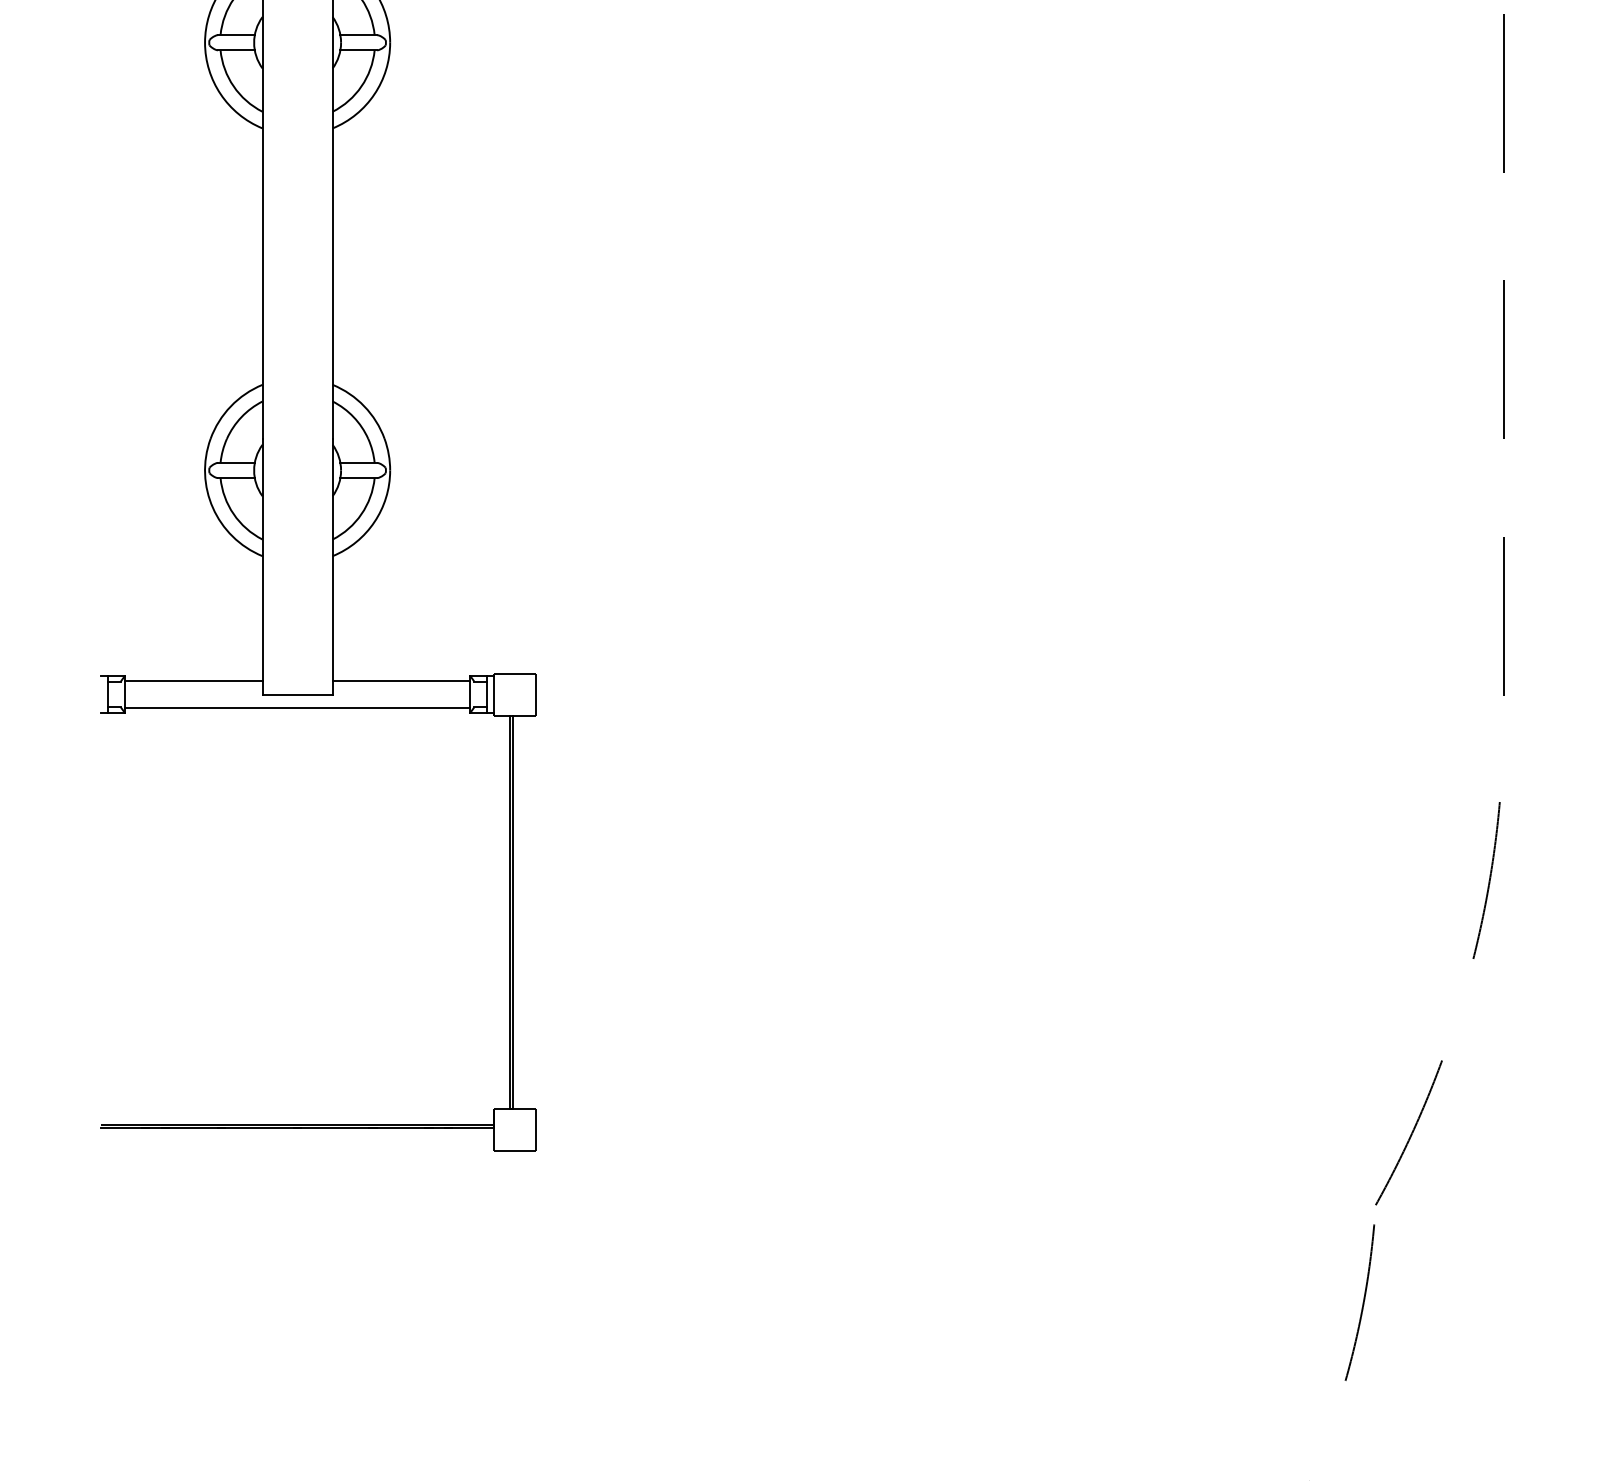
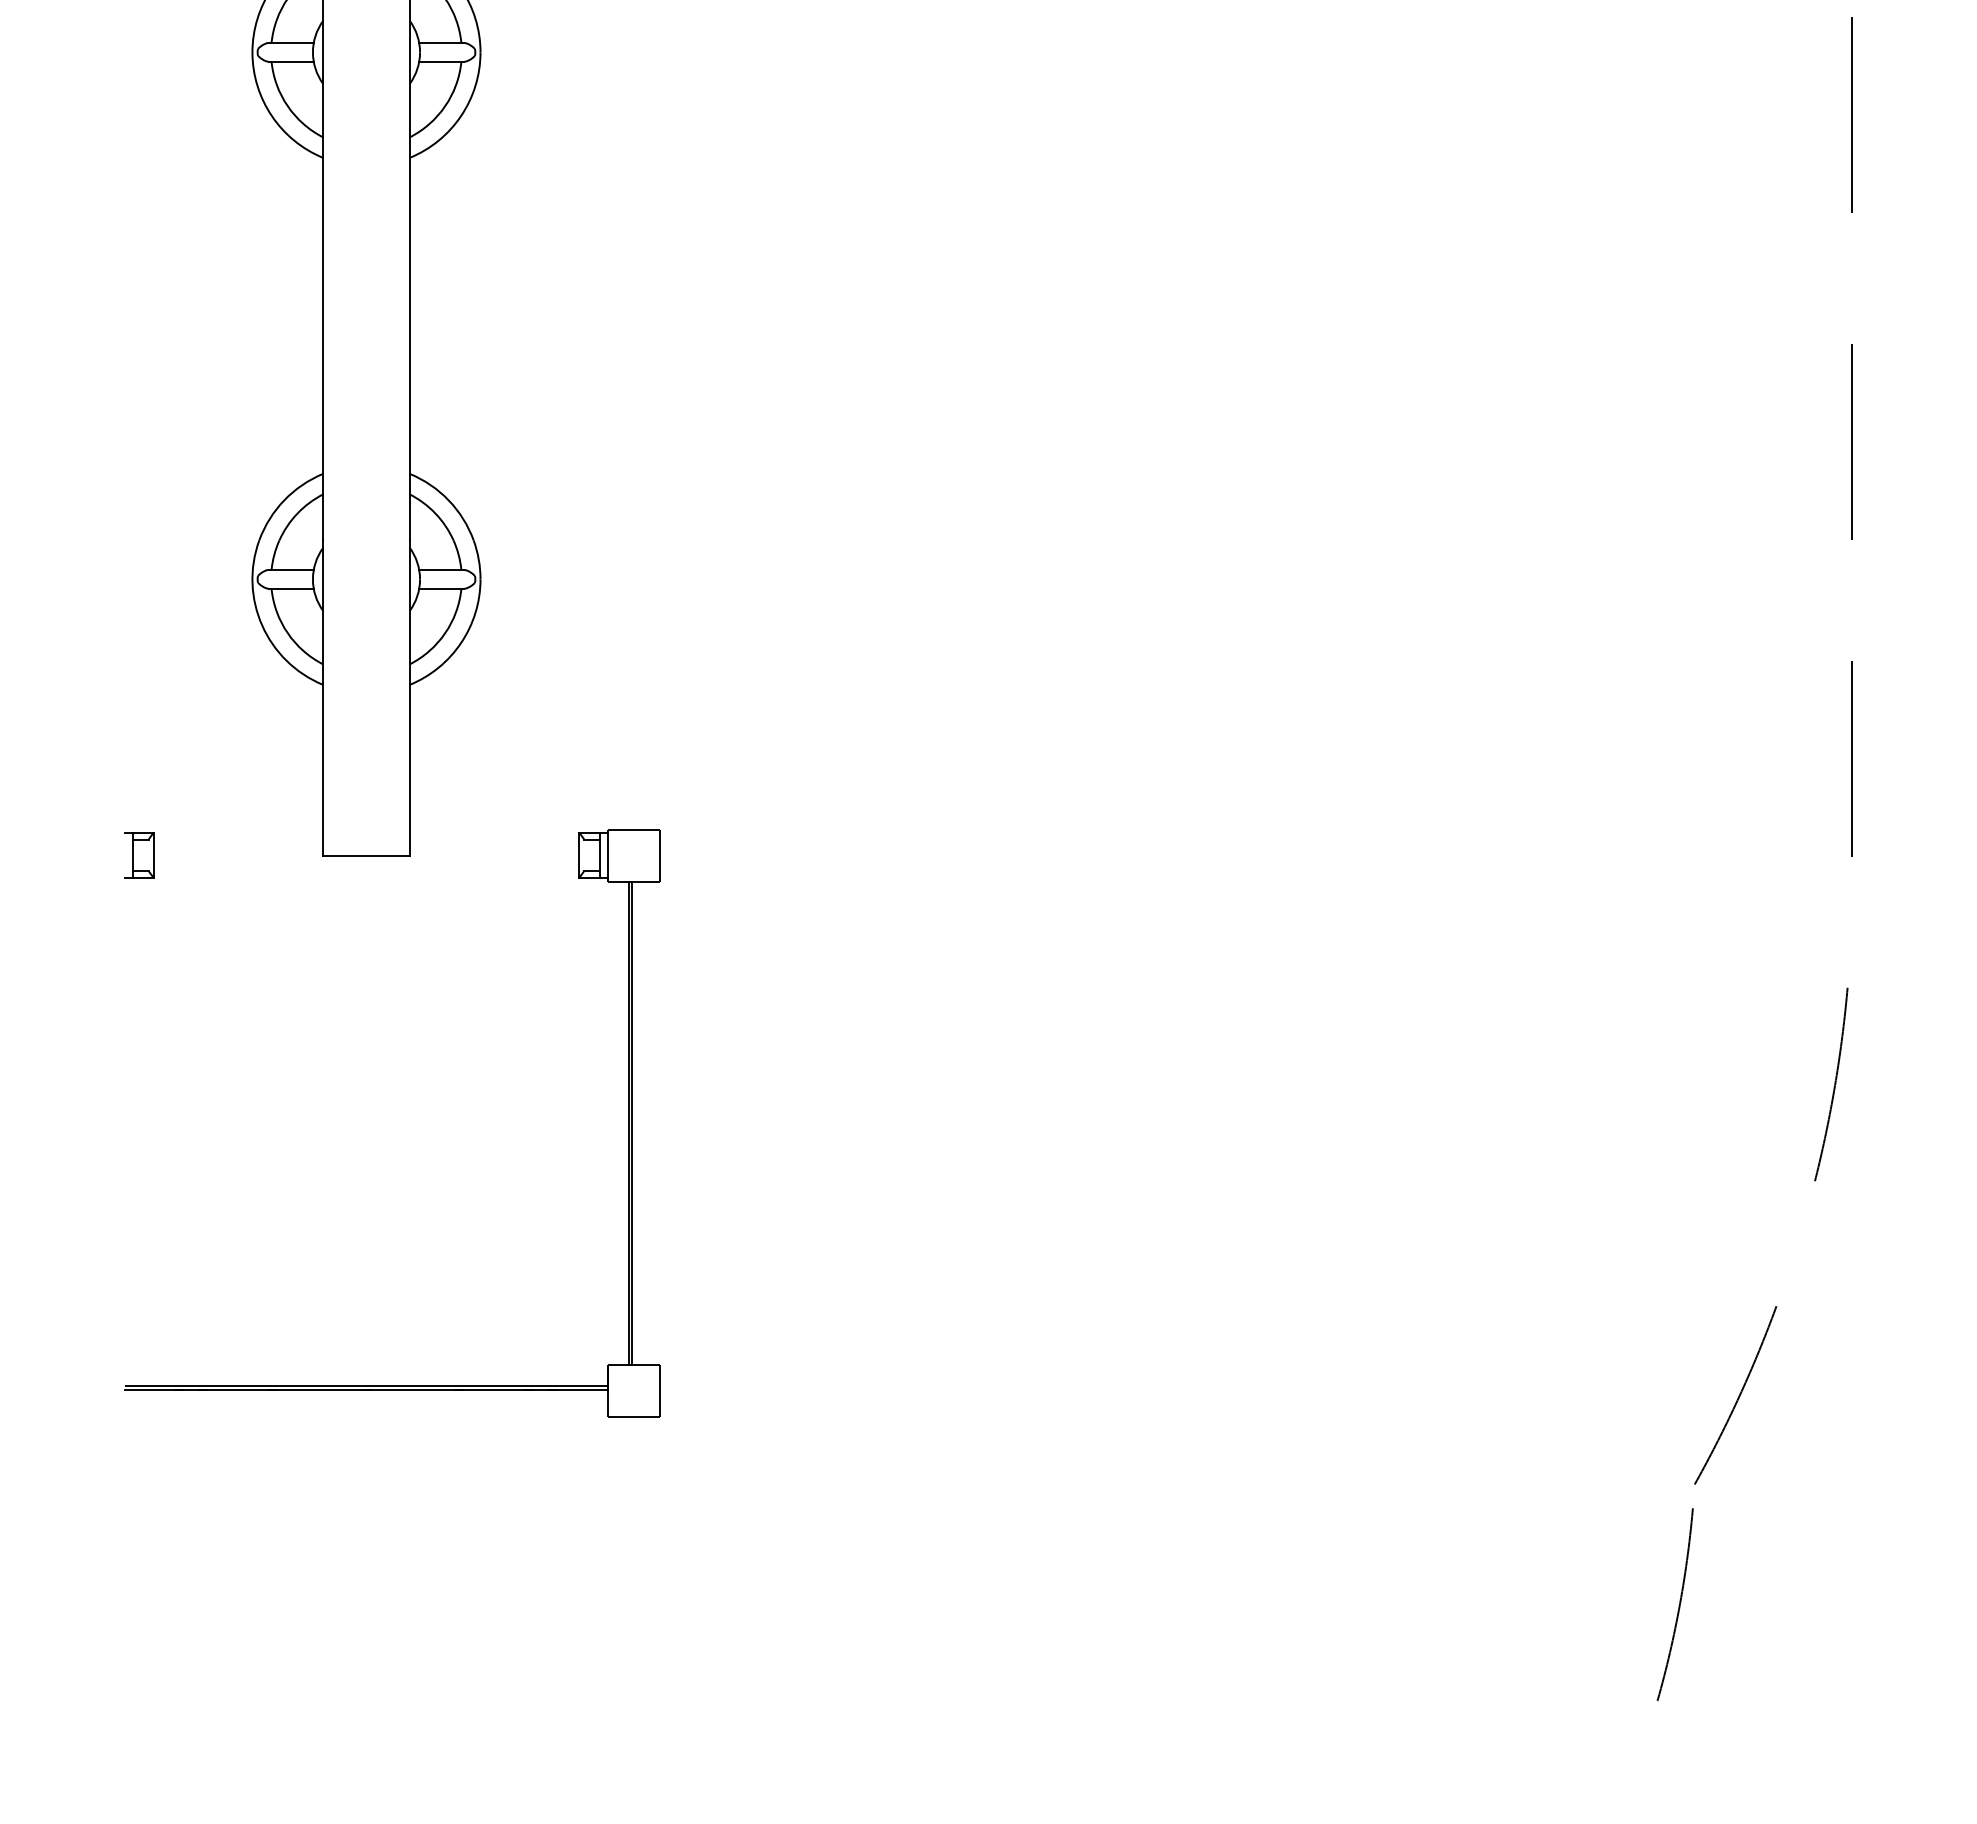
line: (193, 681) -> (238, 839), removed
line: (401, 681) -> (494, 839), removed
line: (297, 708) -> (366, 872), removed

